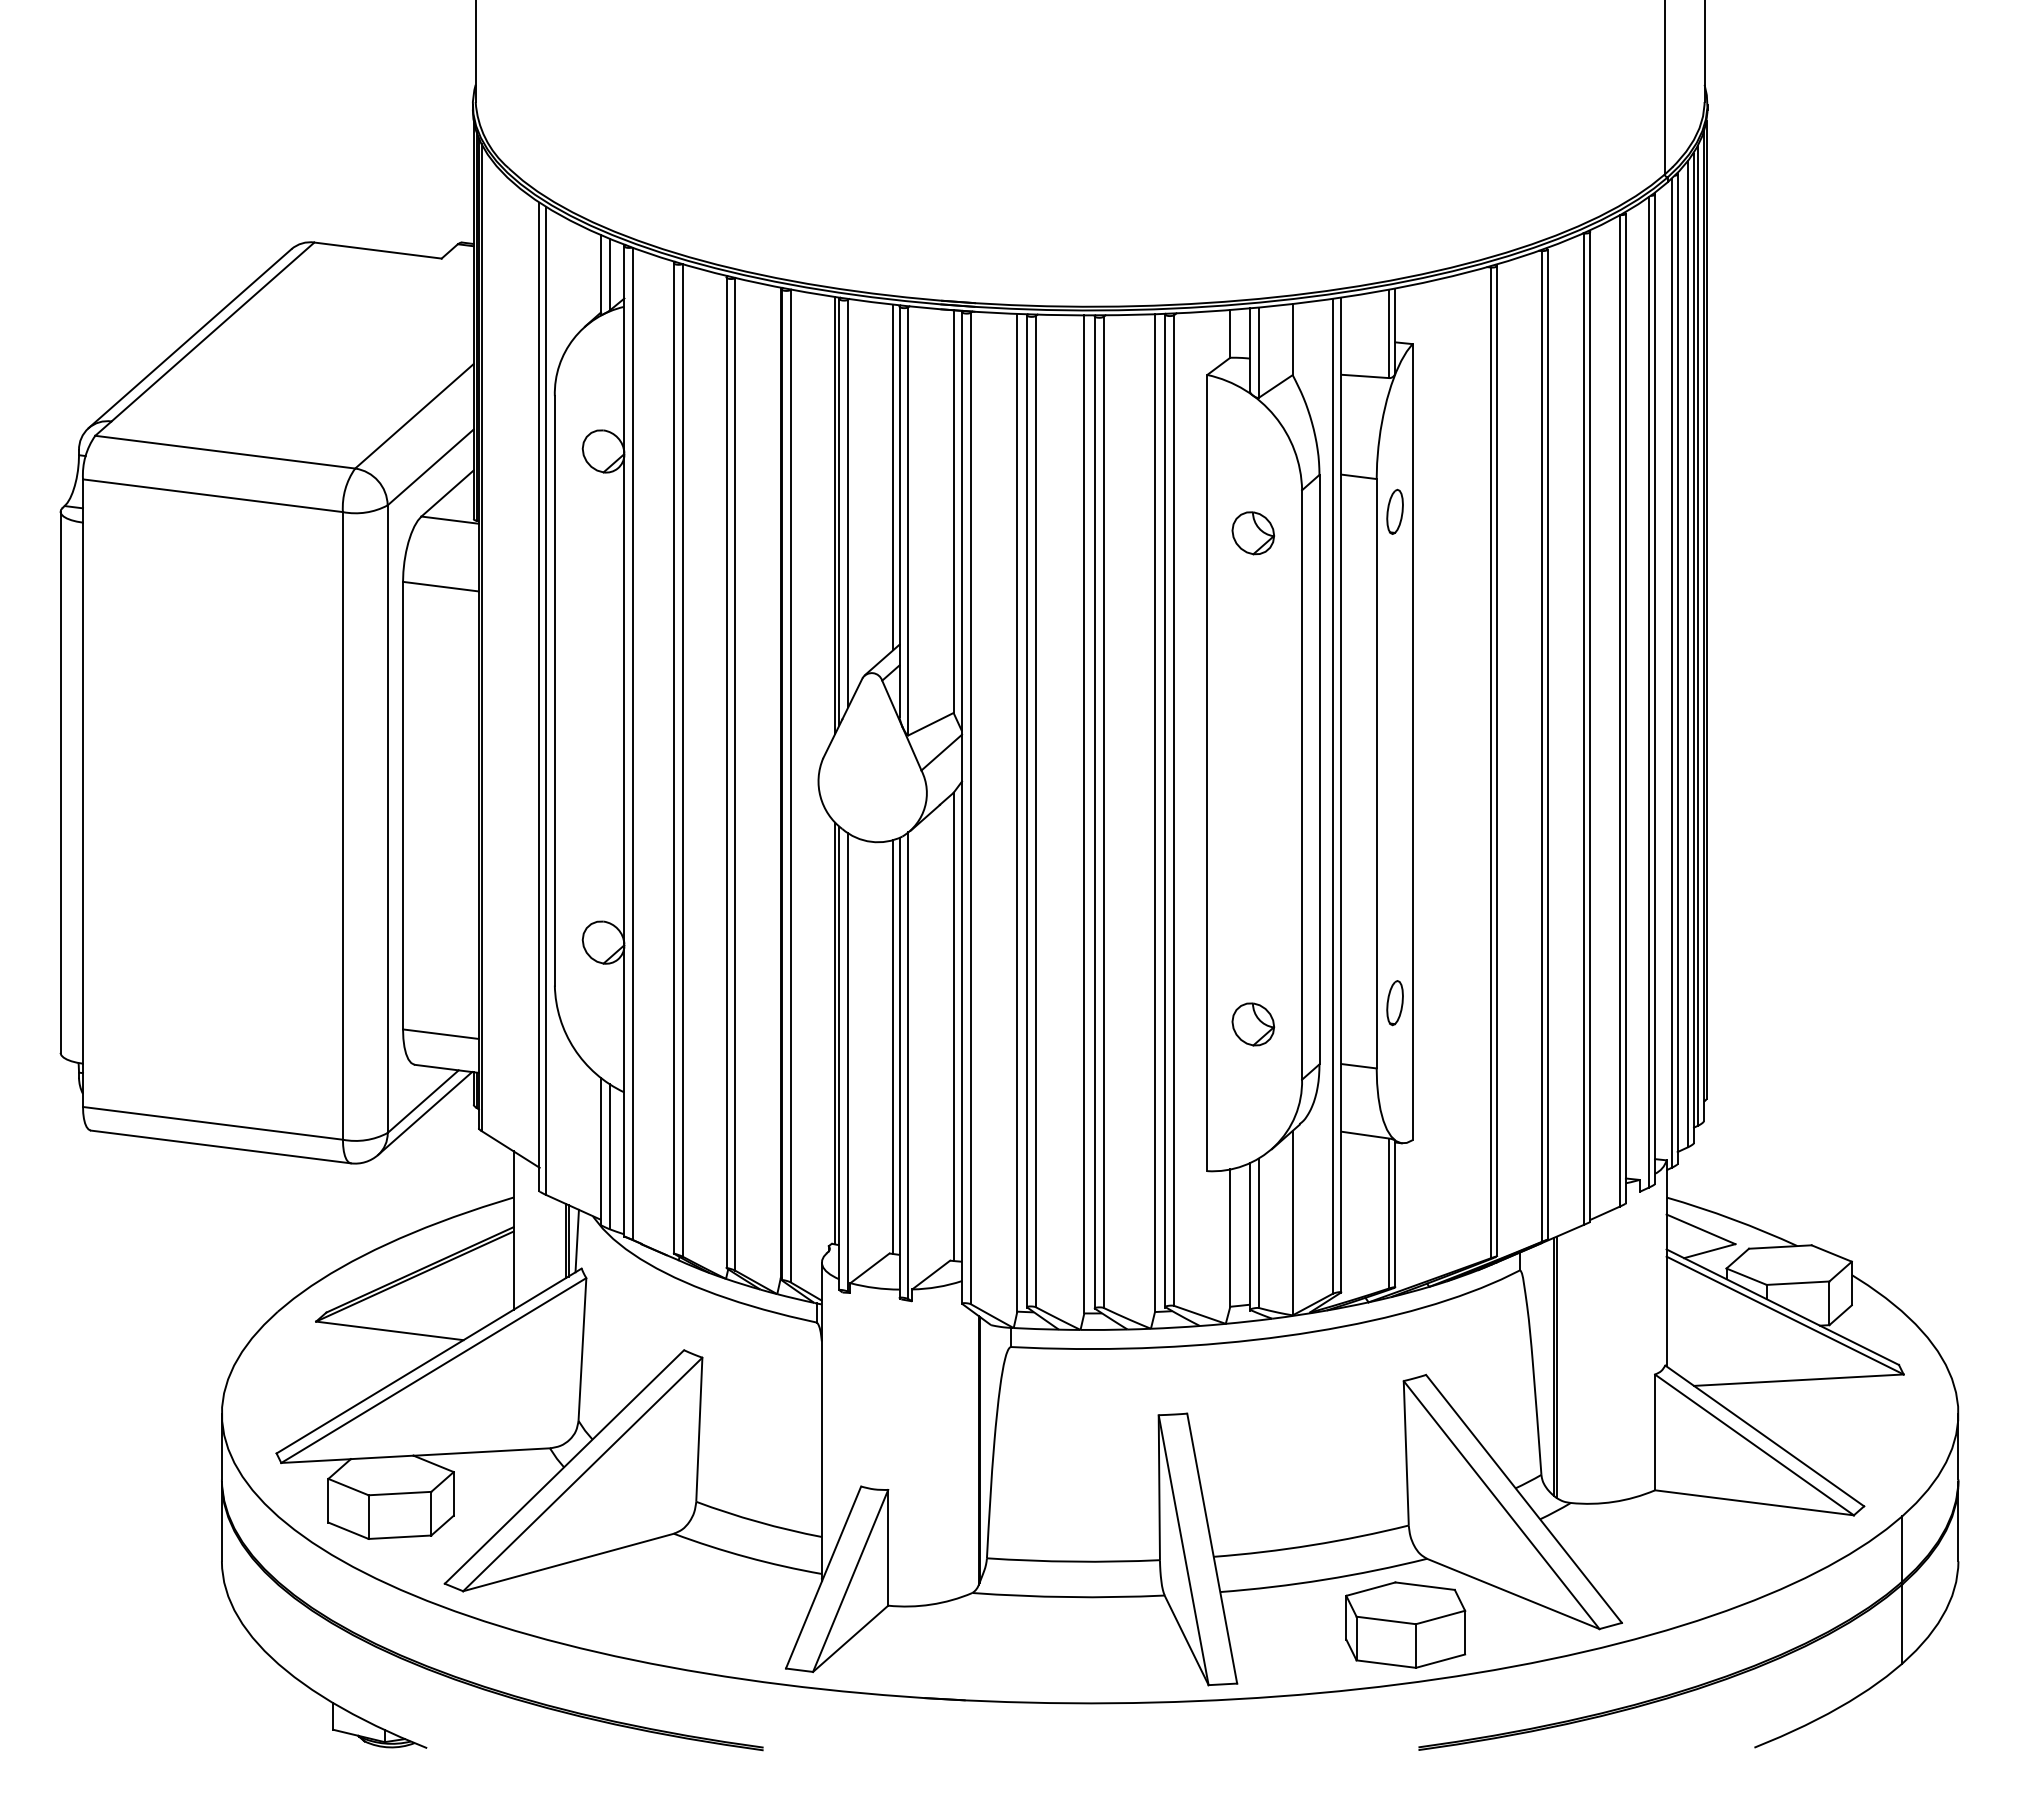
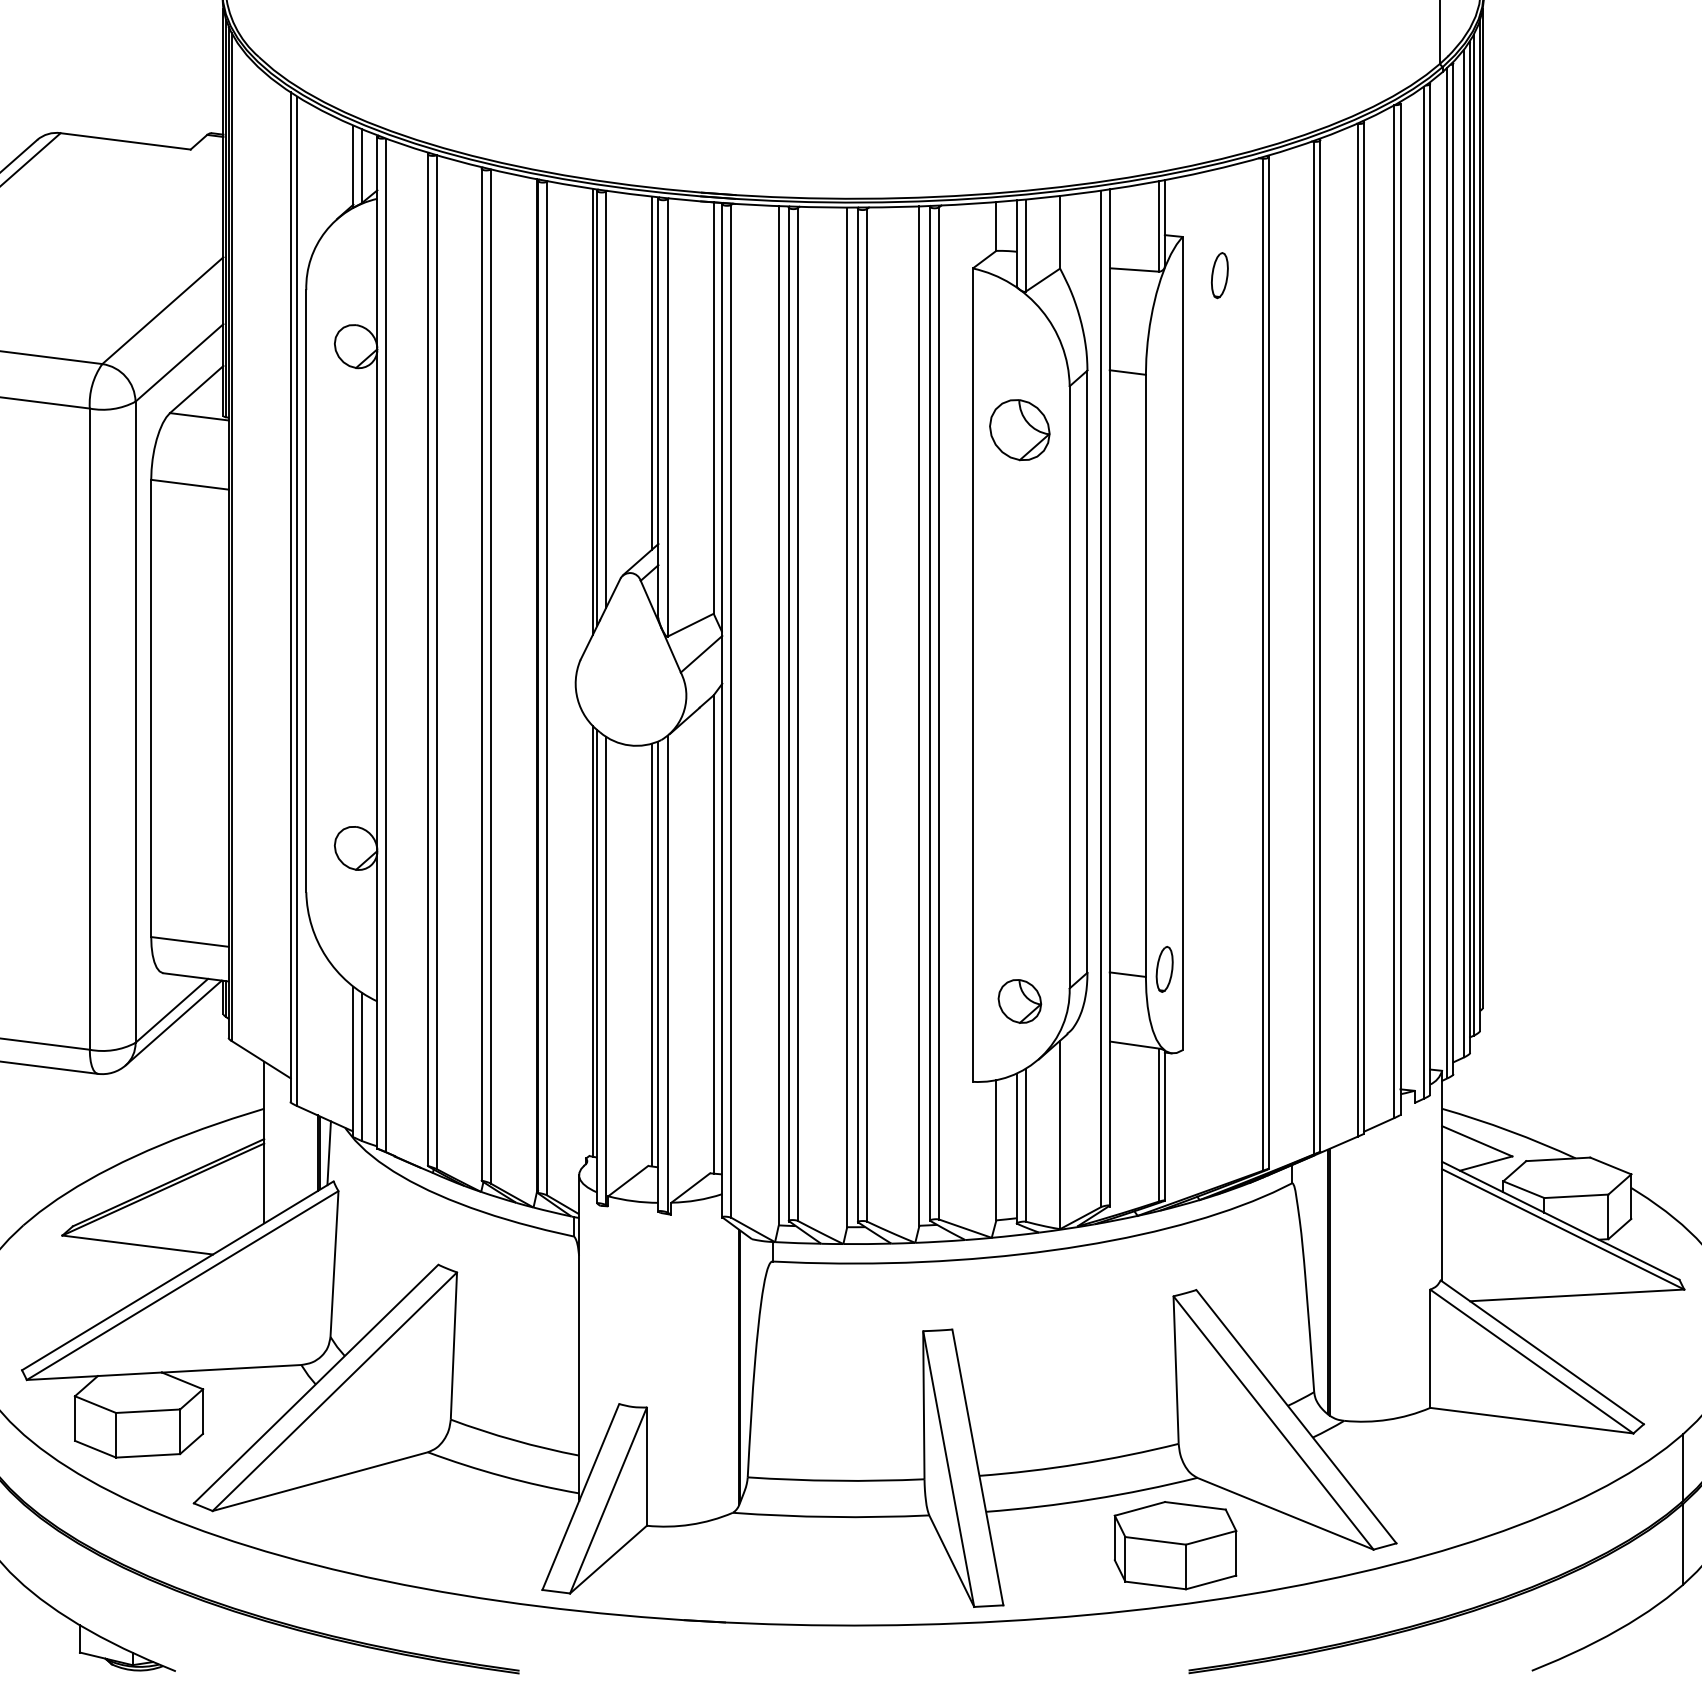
part: (1394, 511) -> (1219, 275), moved
part: (1253, 533) -> (1020, 430), size x1.4
part: (1394, 1003) -> (1164, 969), moved
part: (1253, 1024) -> (1020, 1001), moved

